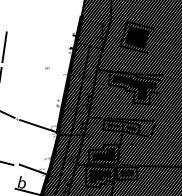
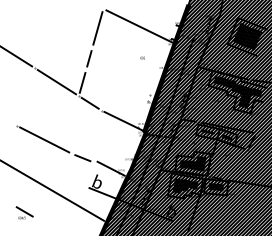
line: (40, 40) -> (139, 26), added

